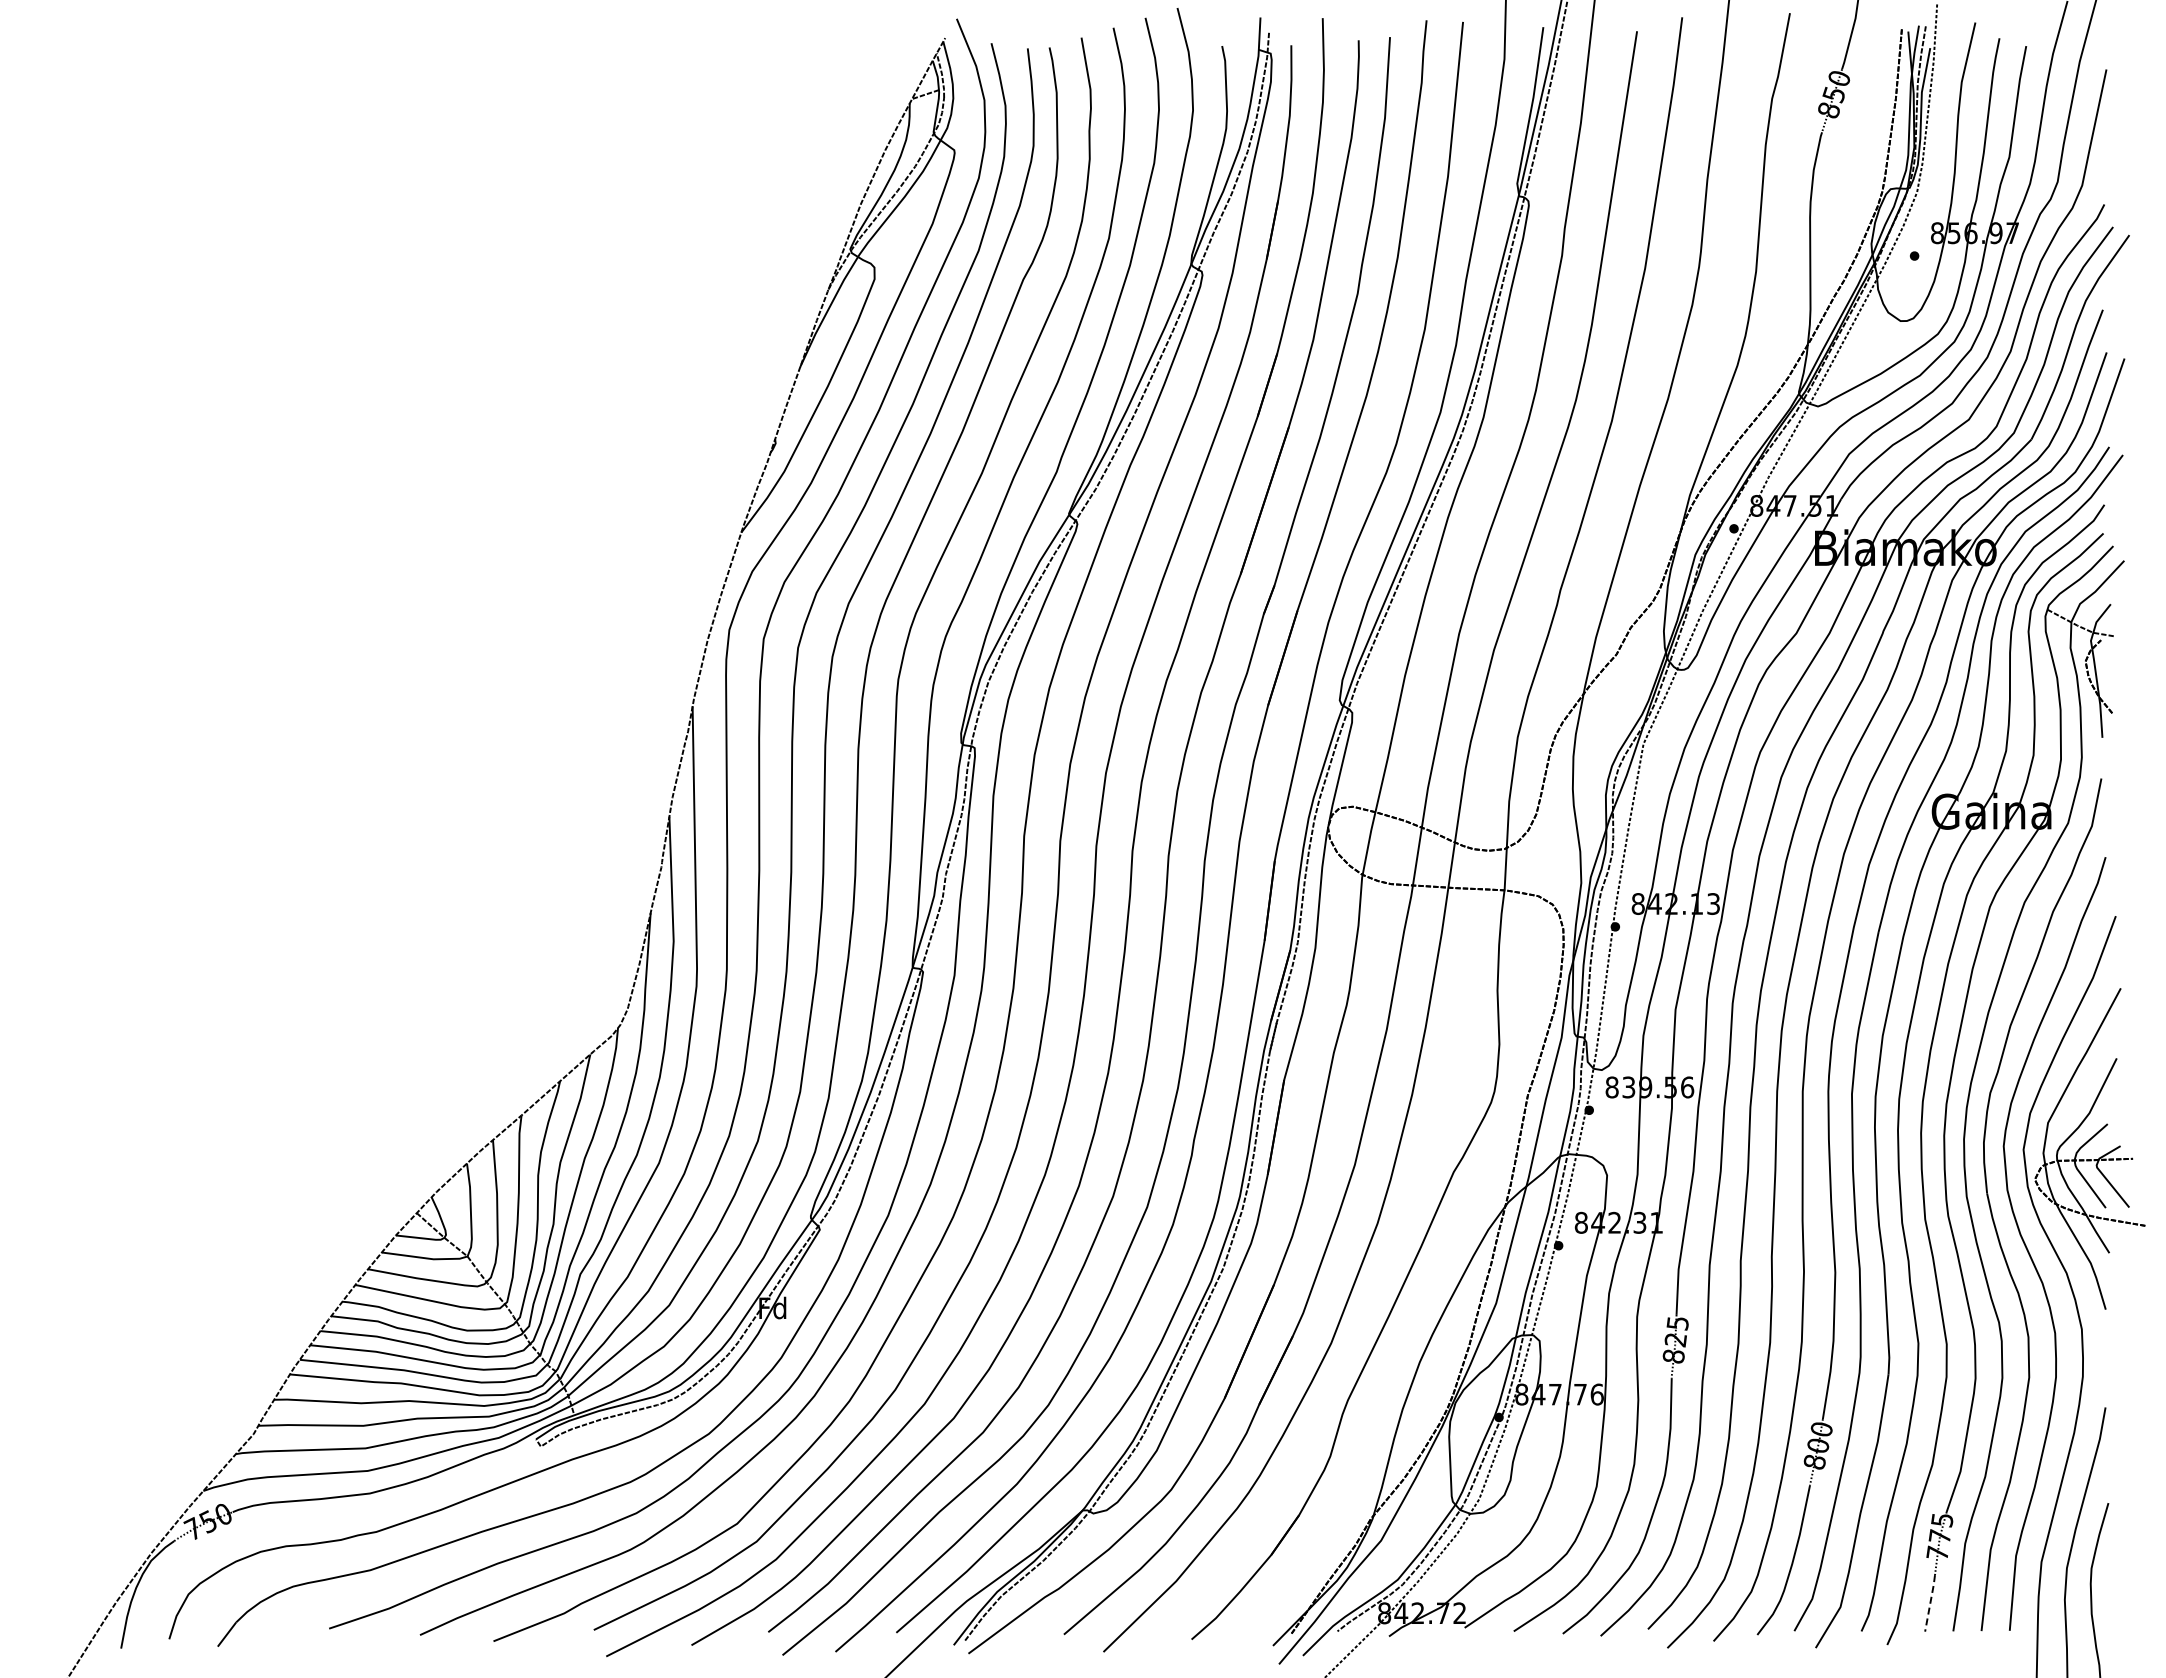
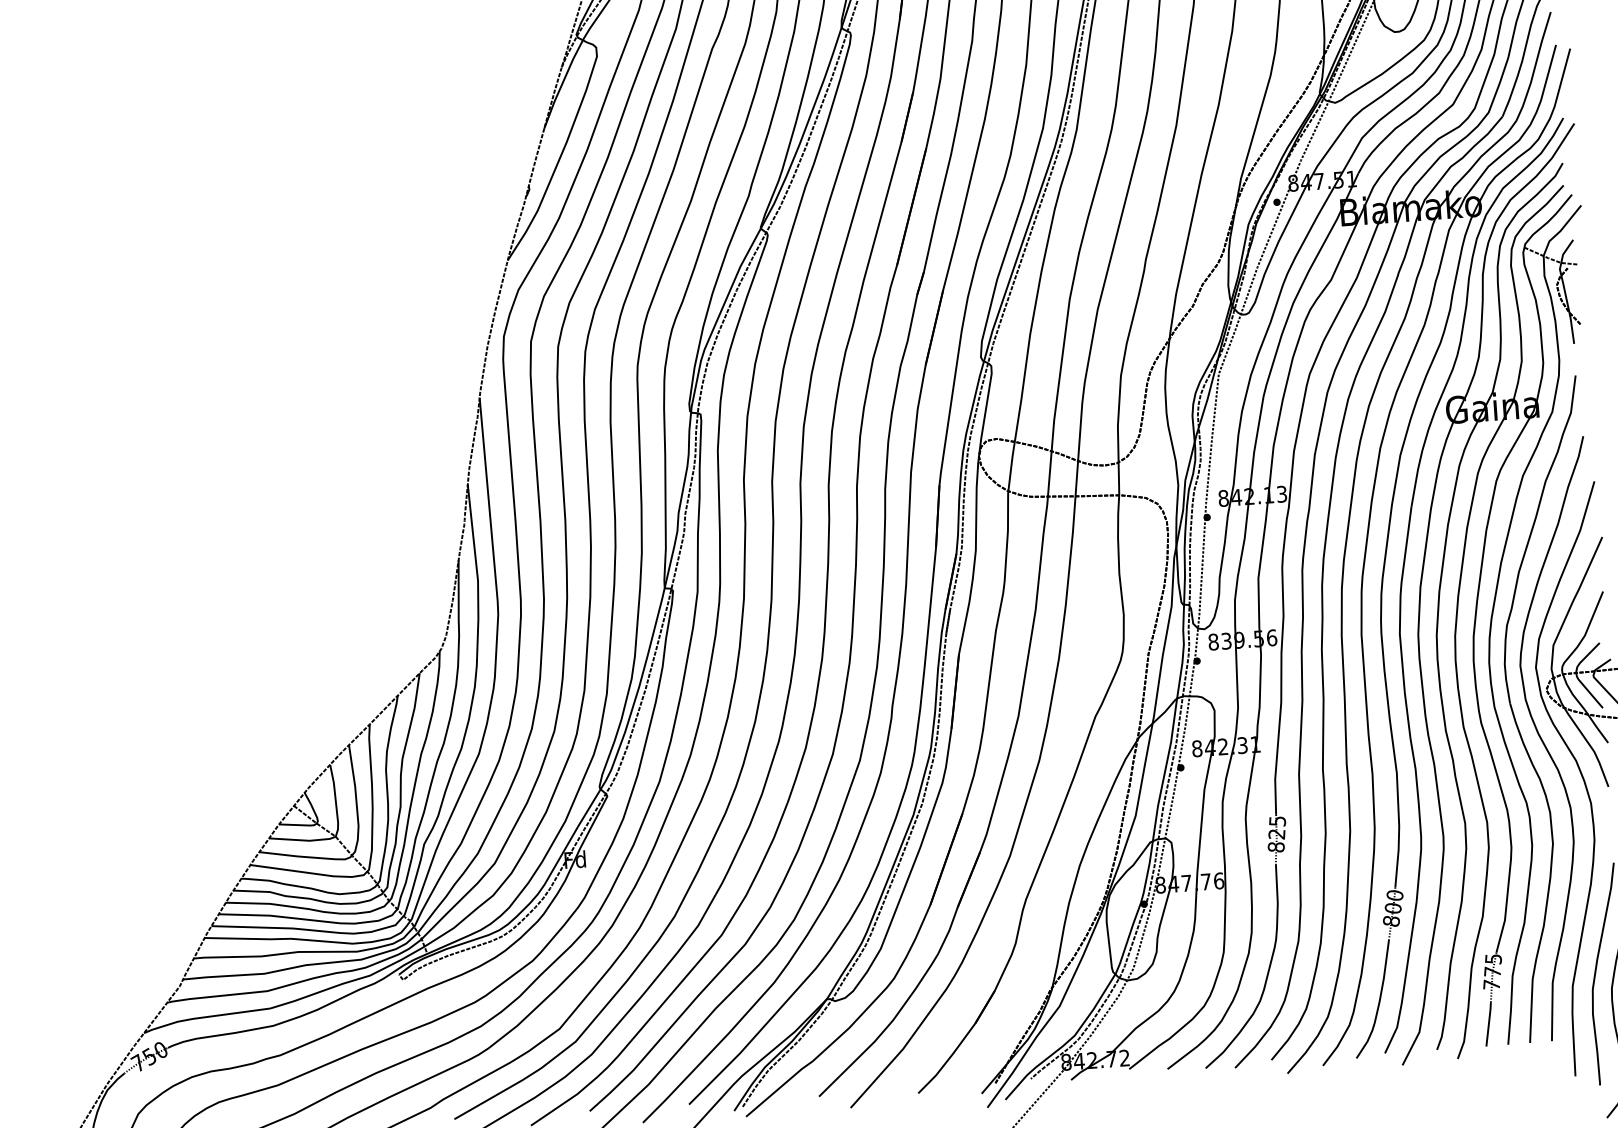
line: (1930, 1603) -> (1489, 1024), dashed -> solid

